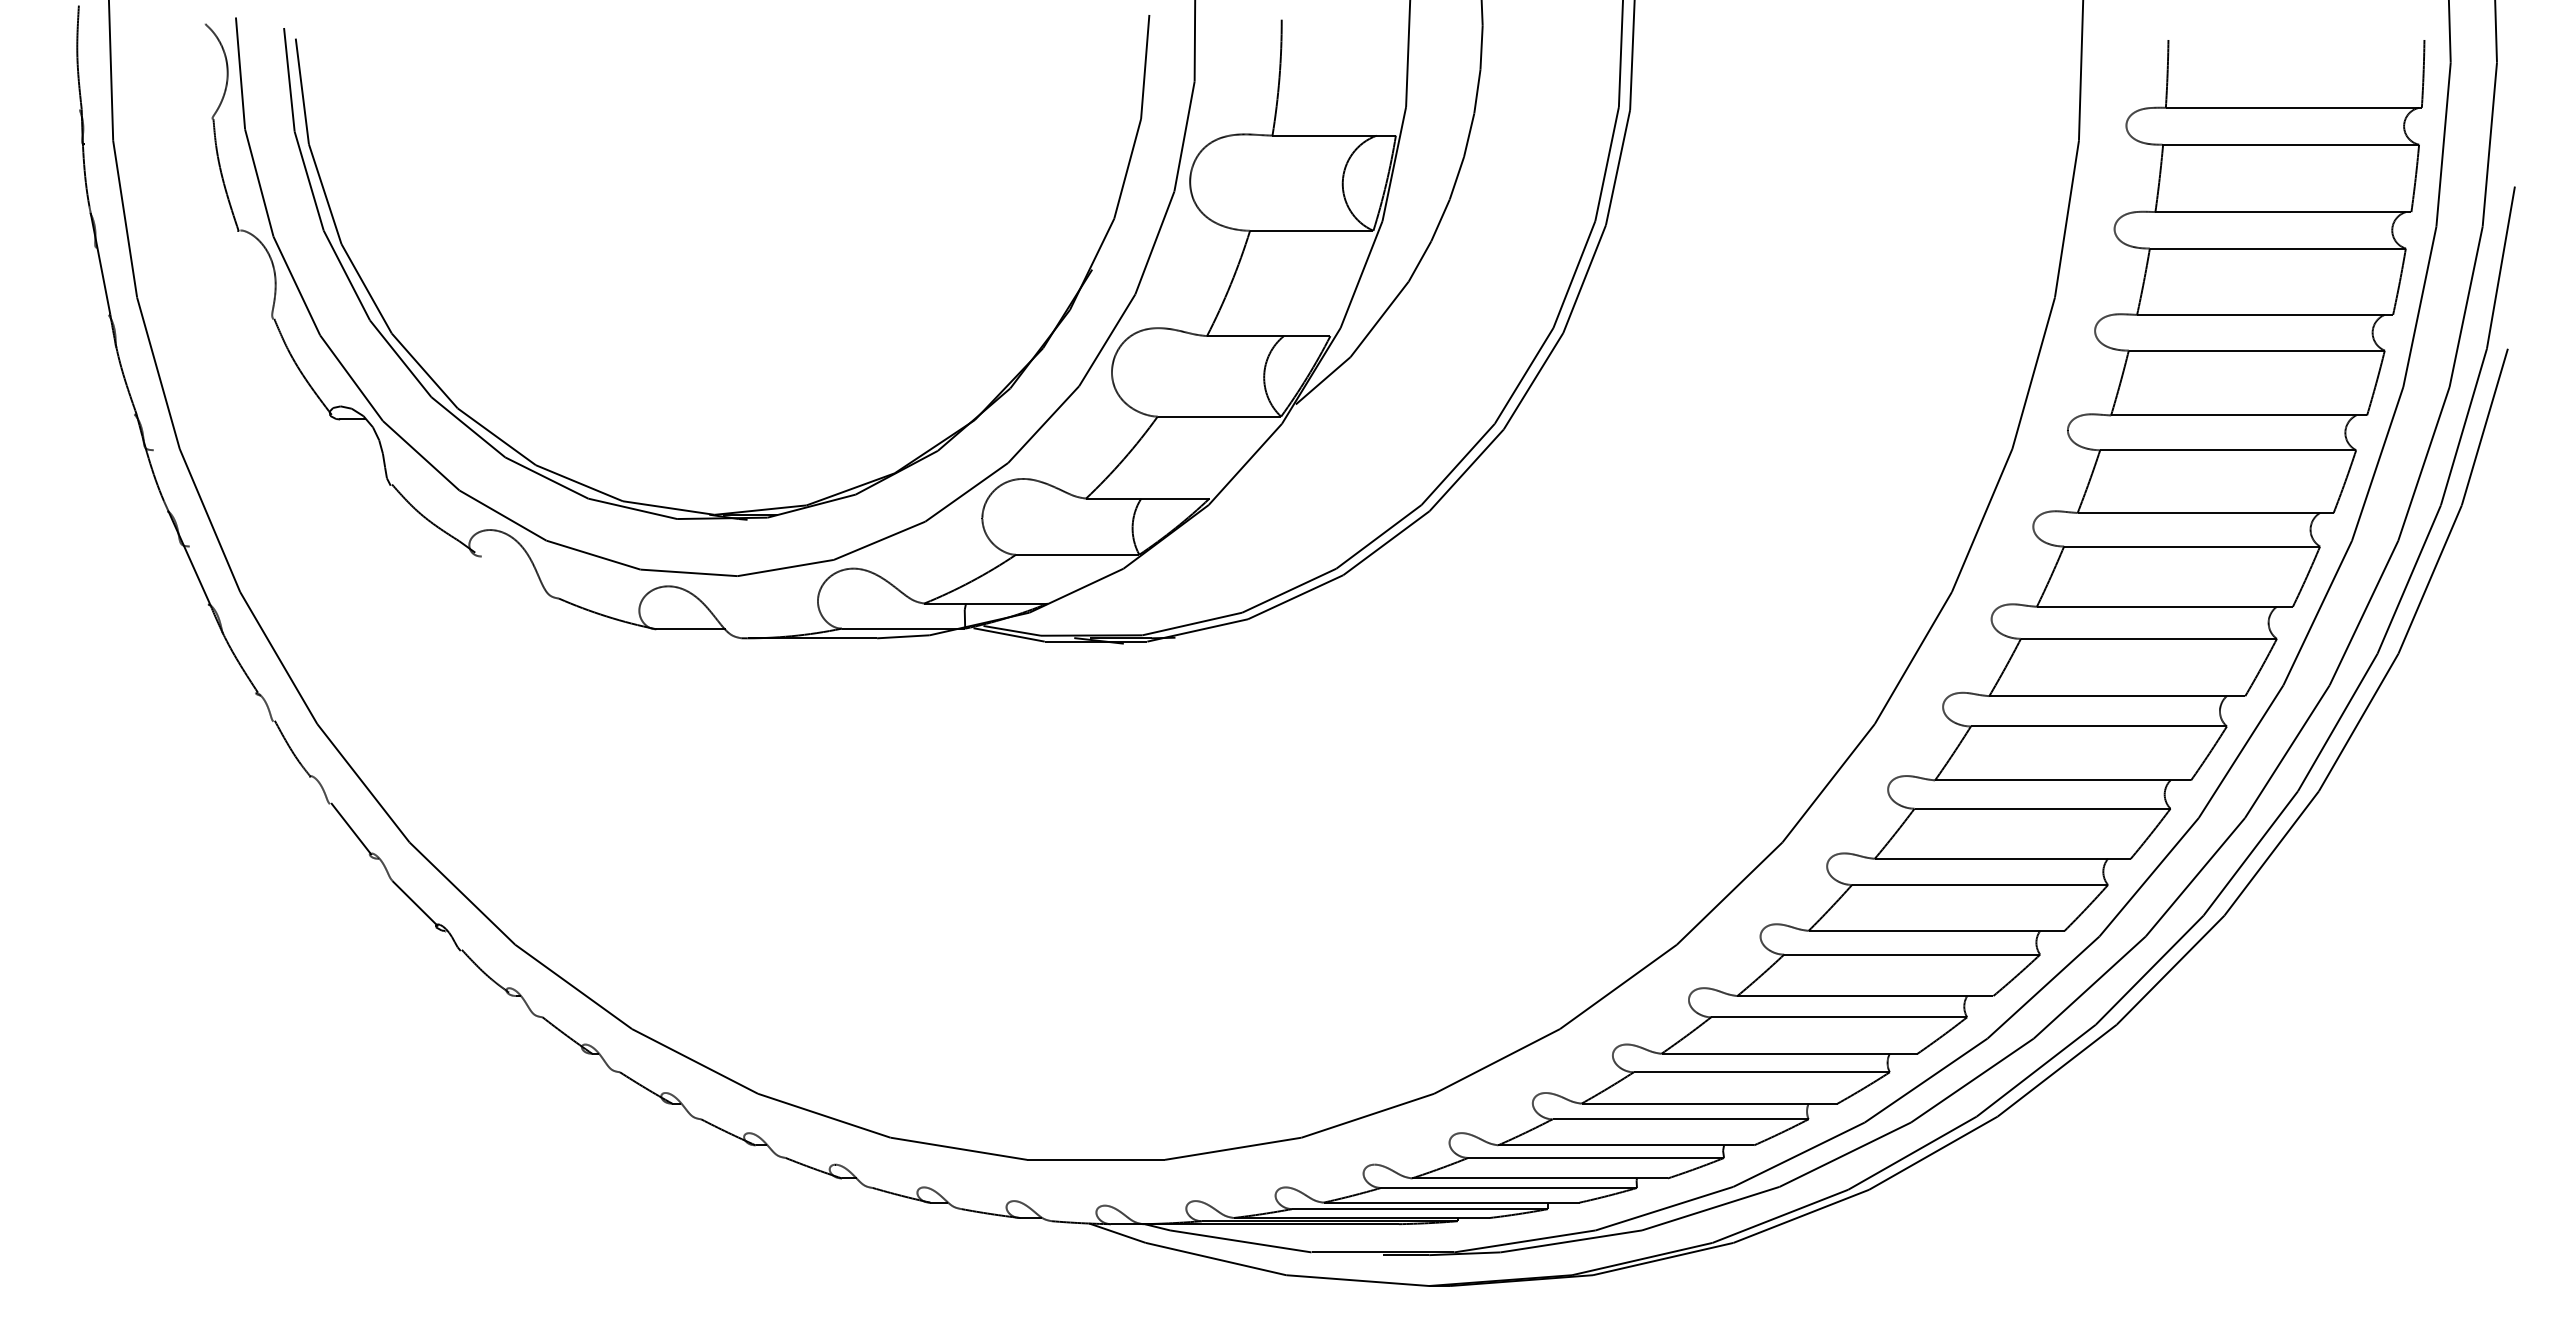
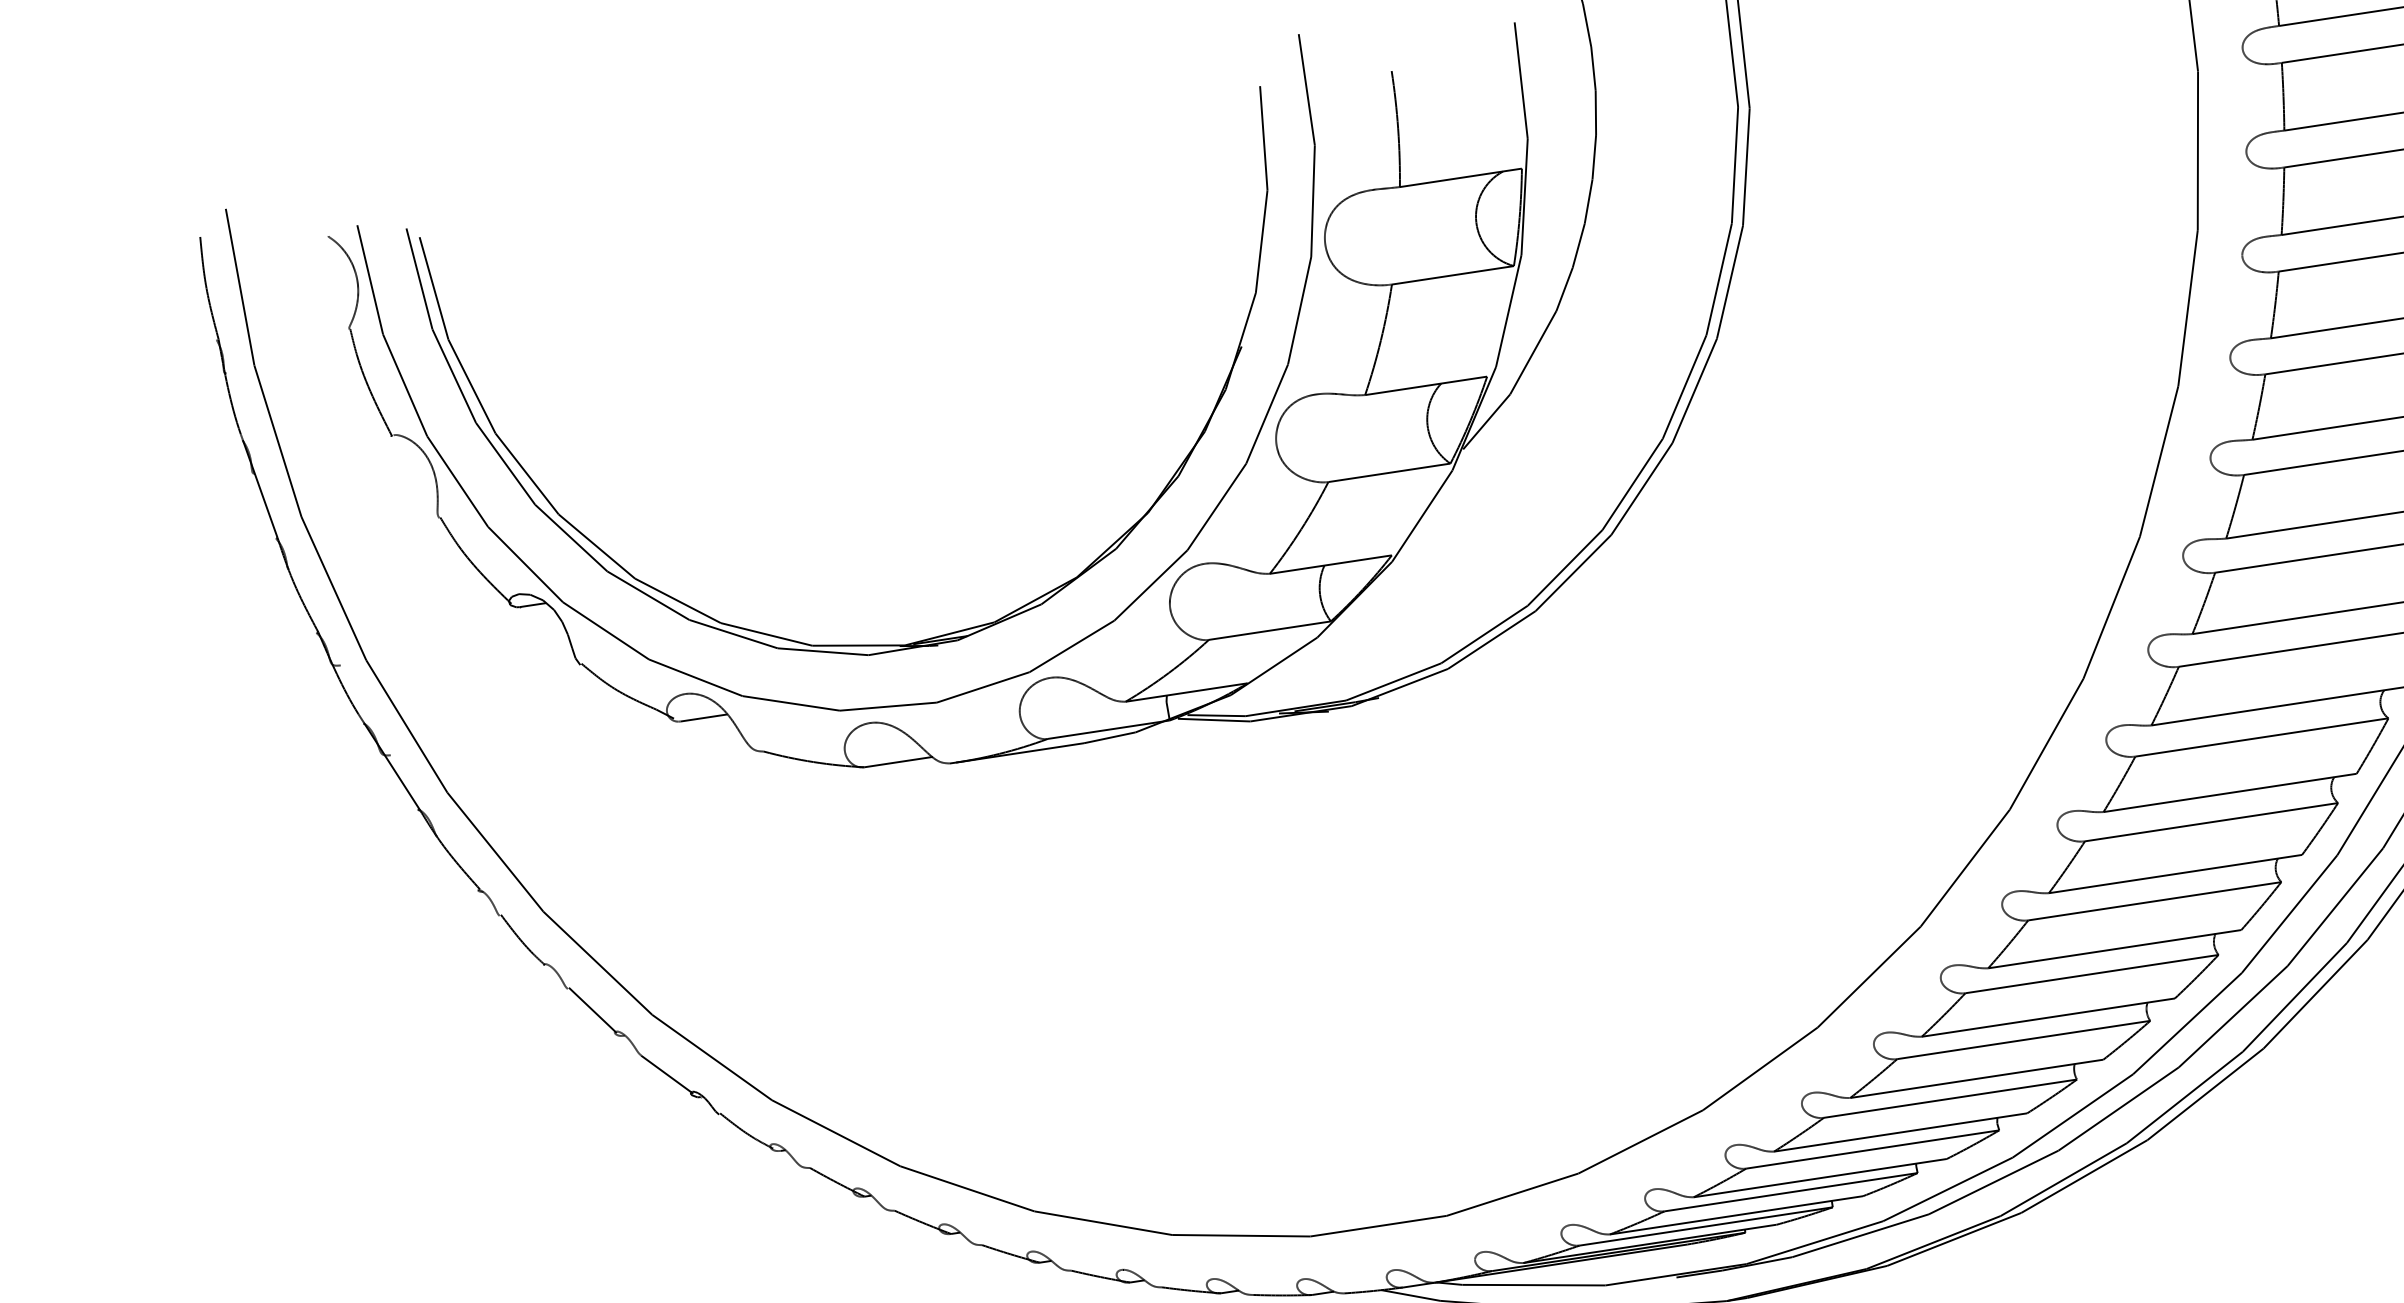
line: (504, 556) -> (703, 718), added

